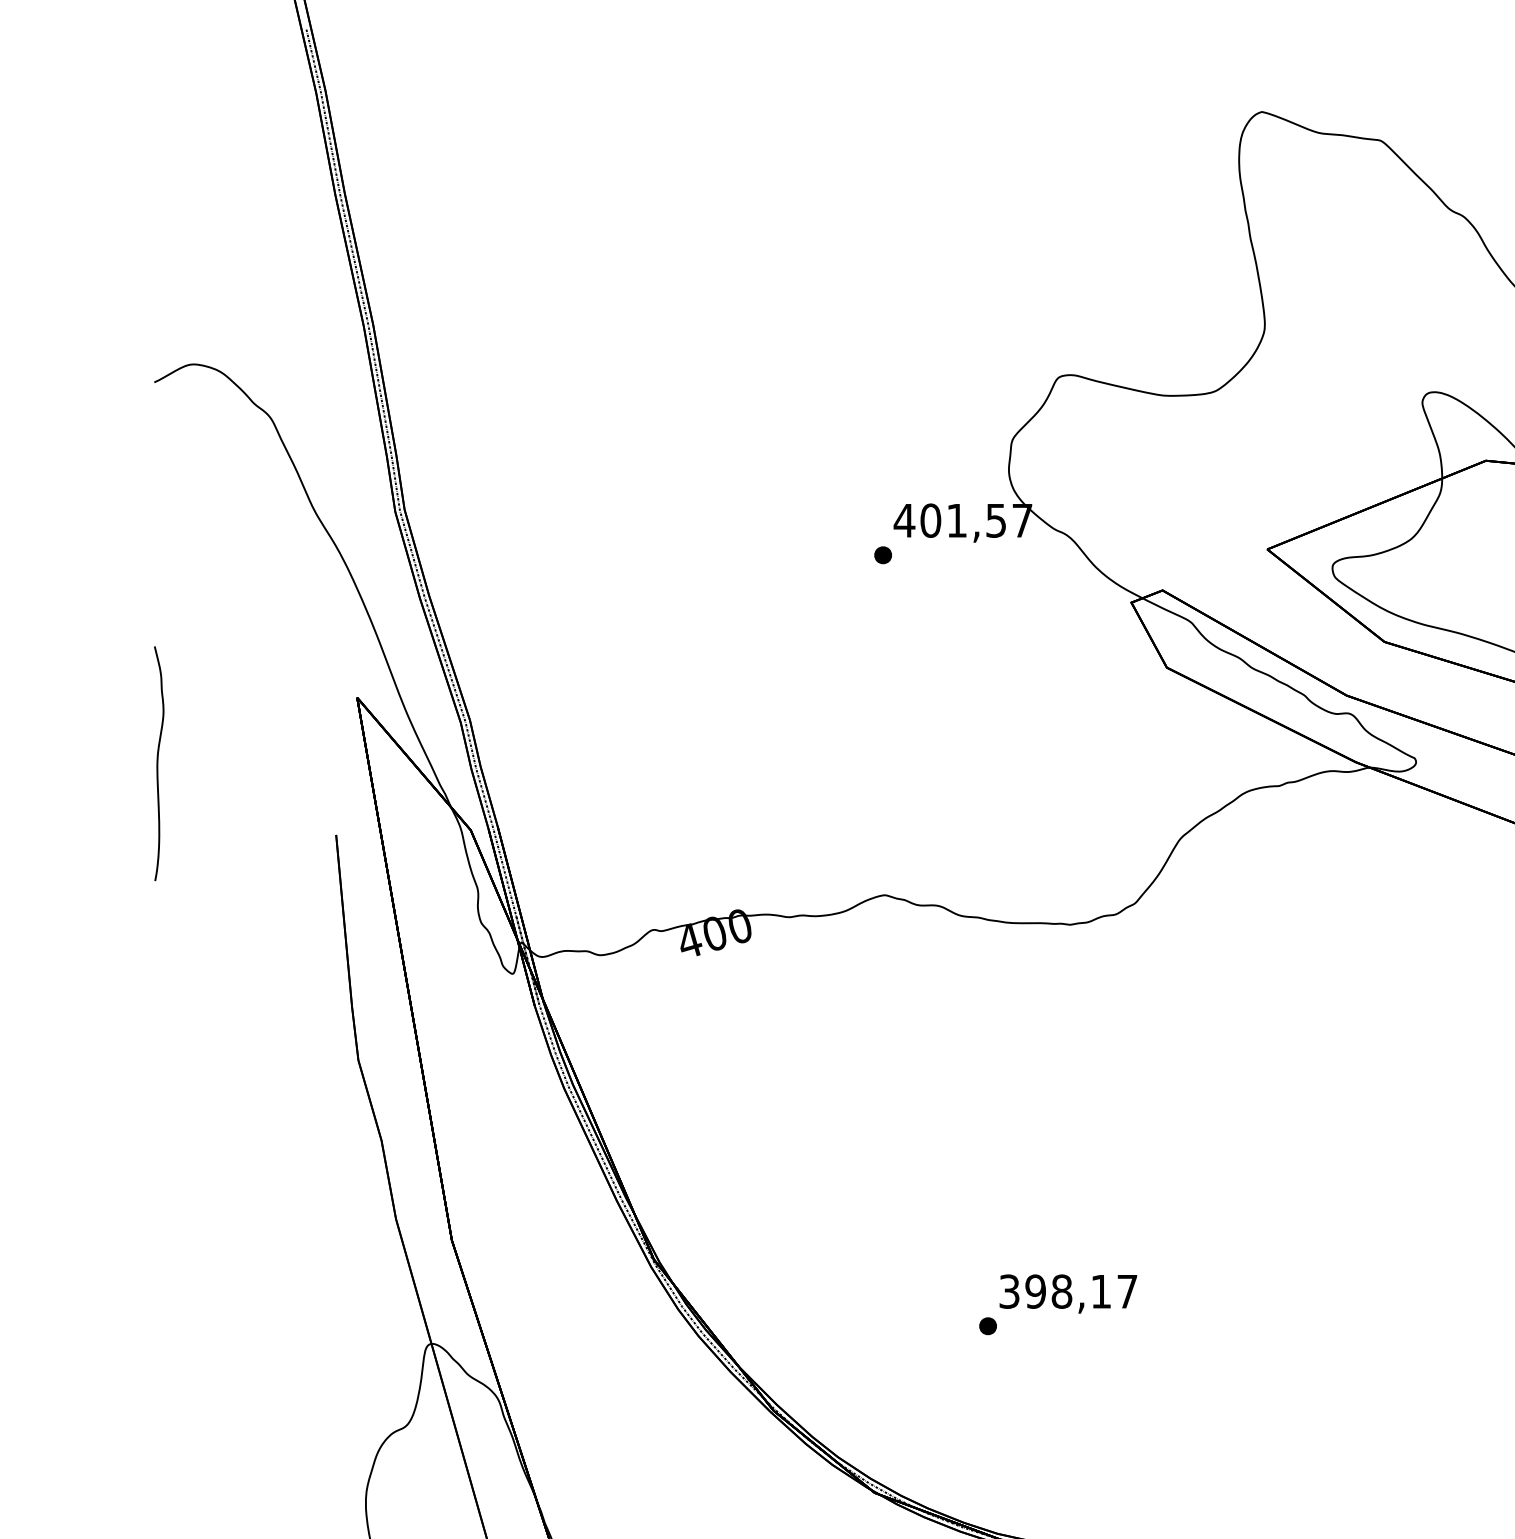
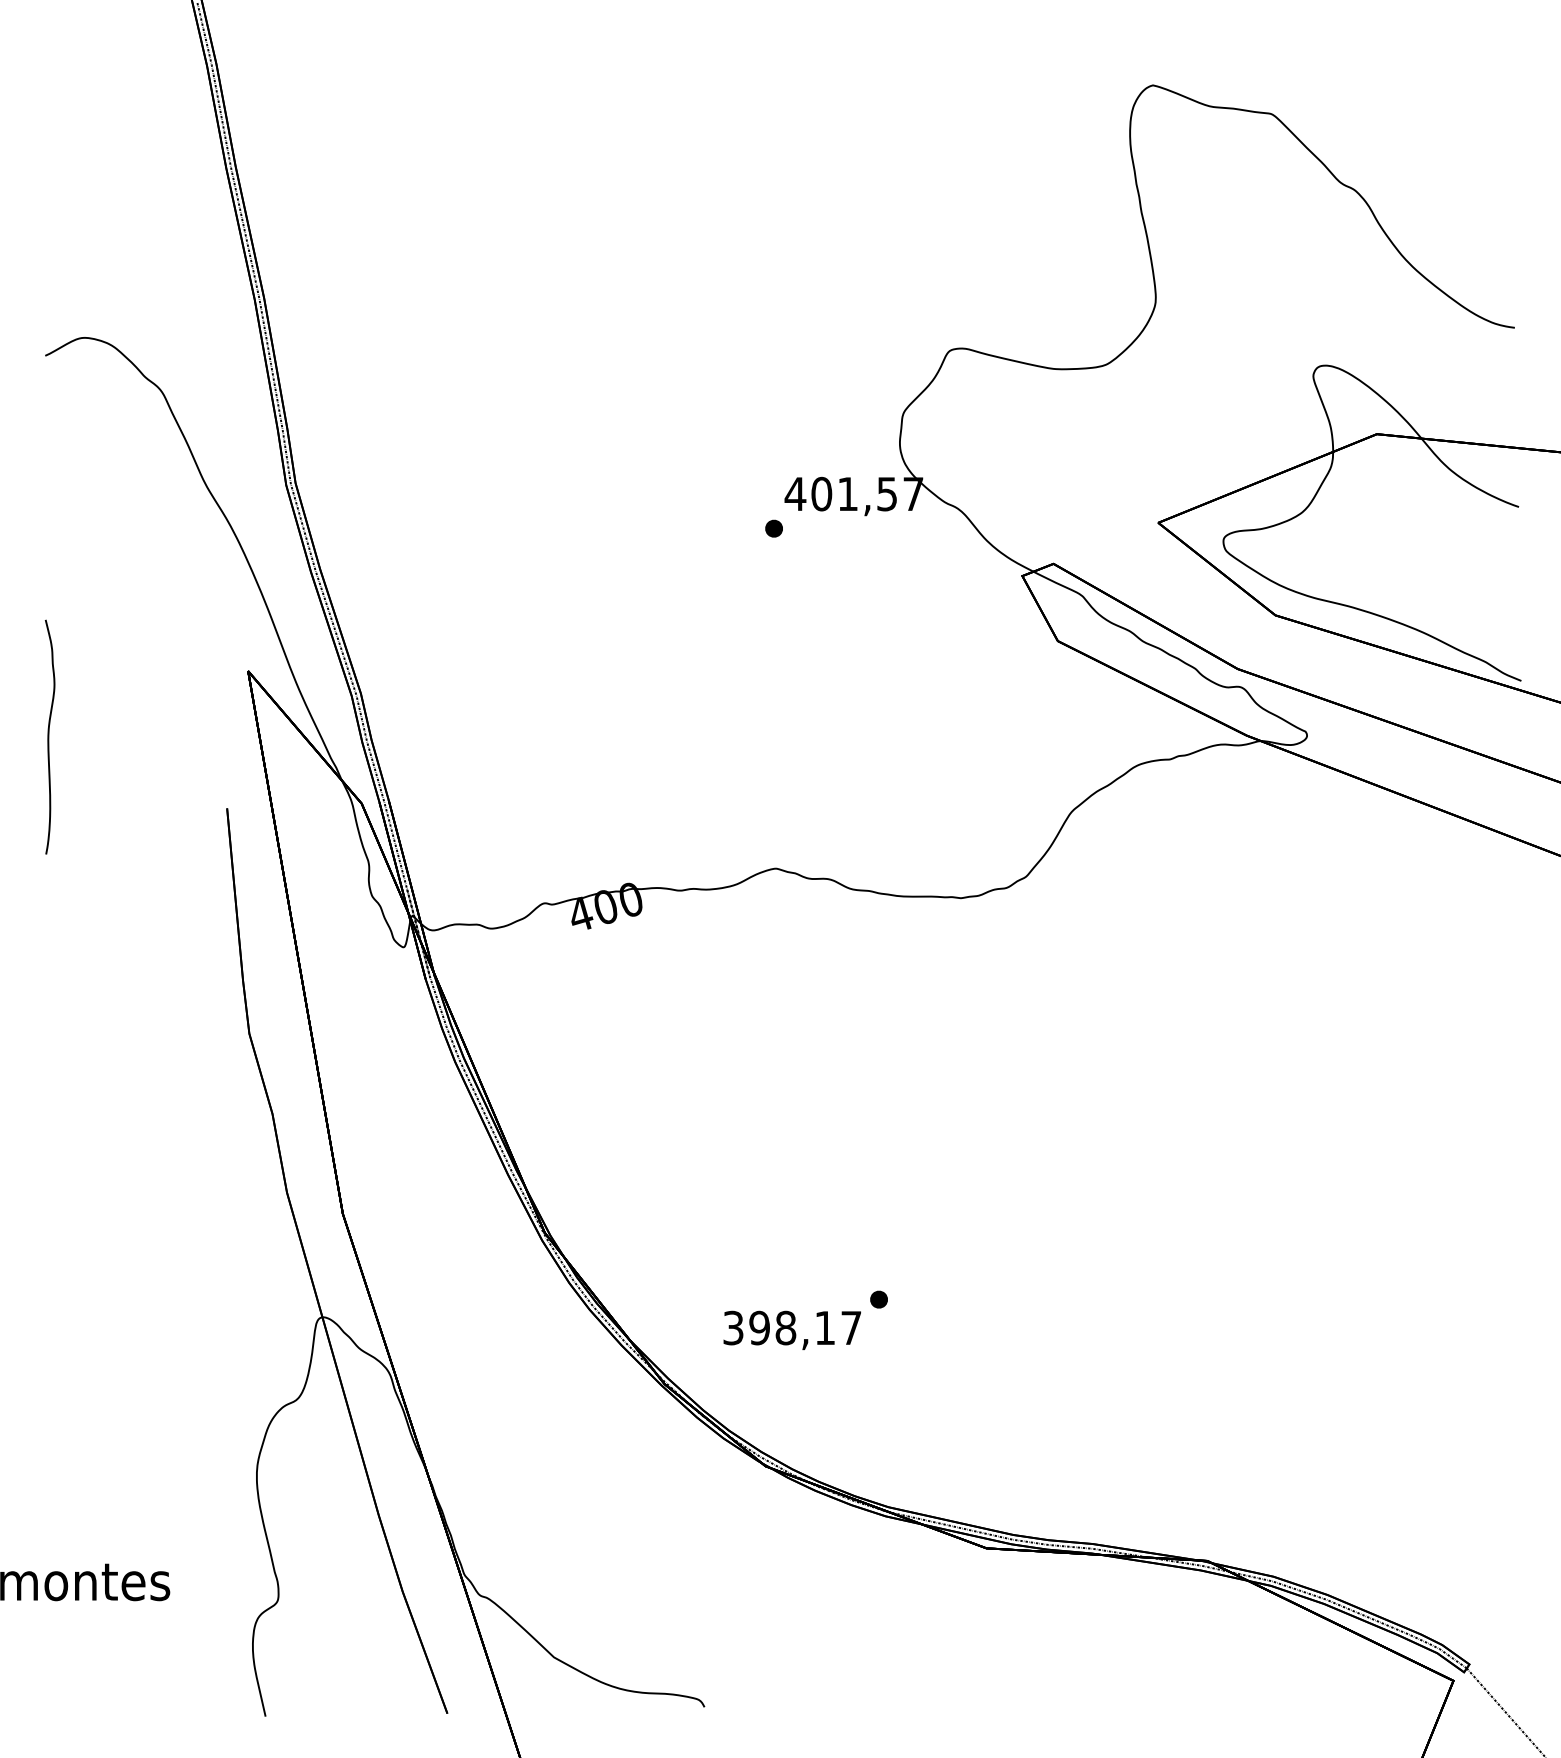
text: (1067, 1293) -> (791, 1329), moved

